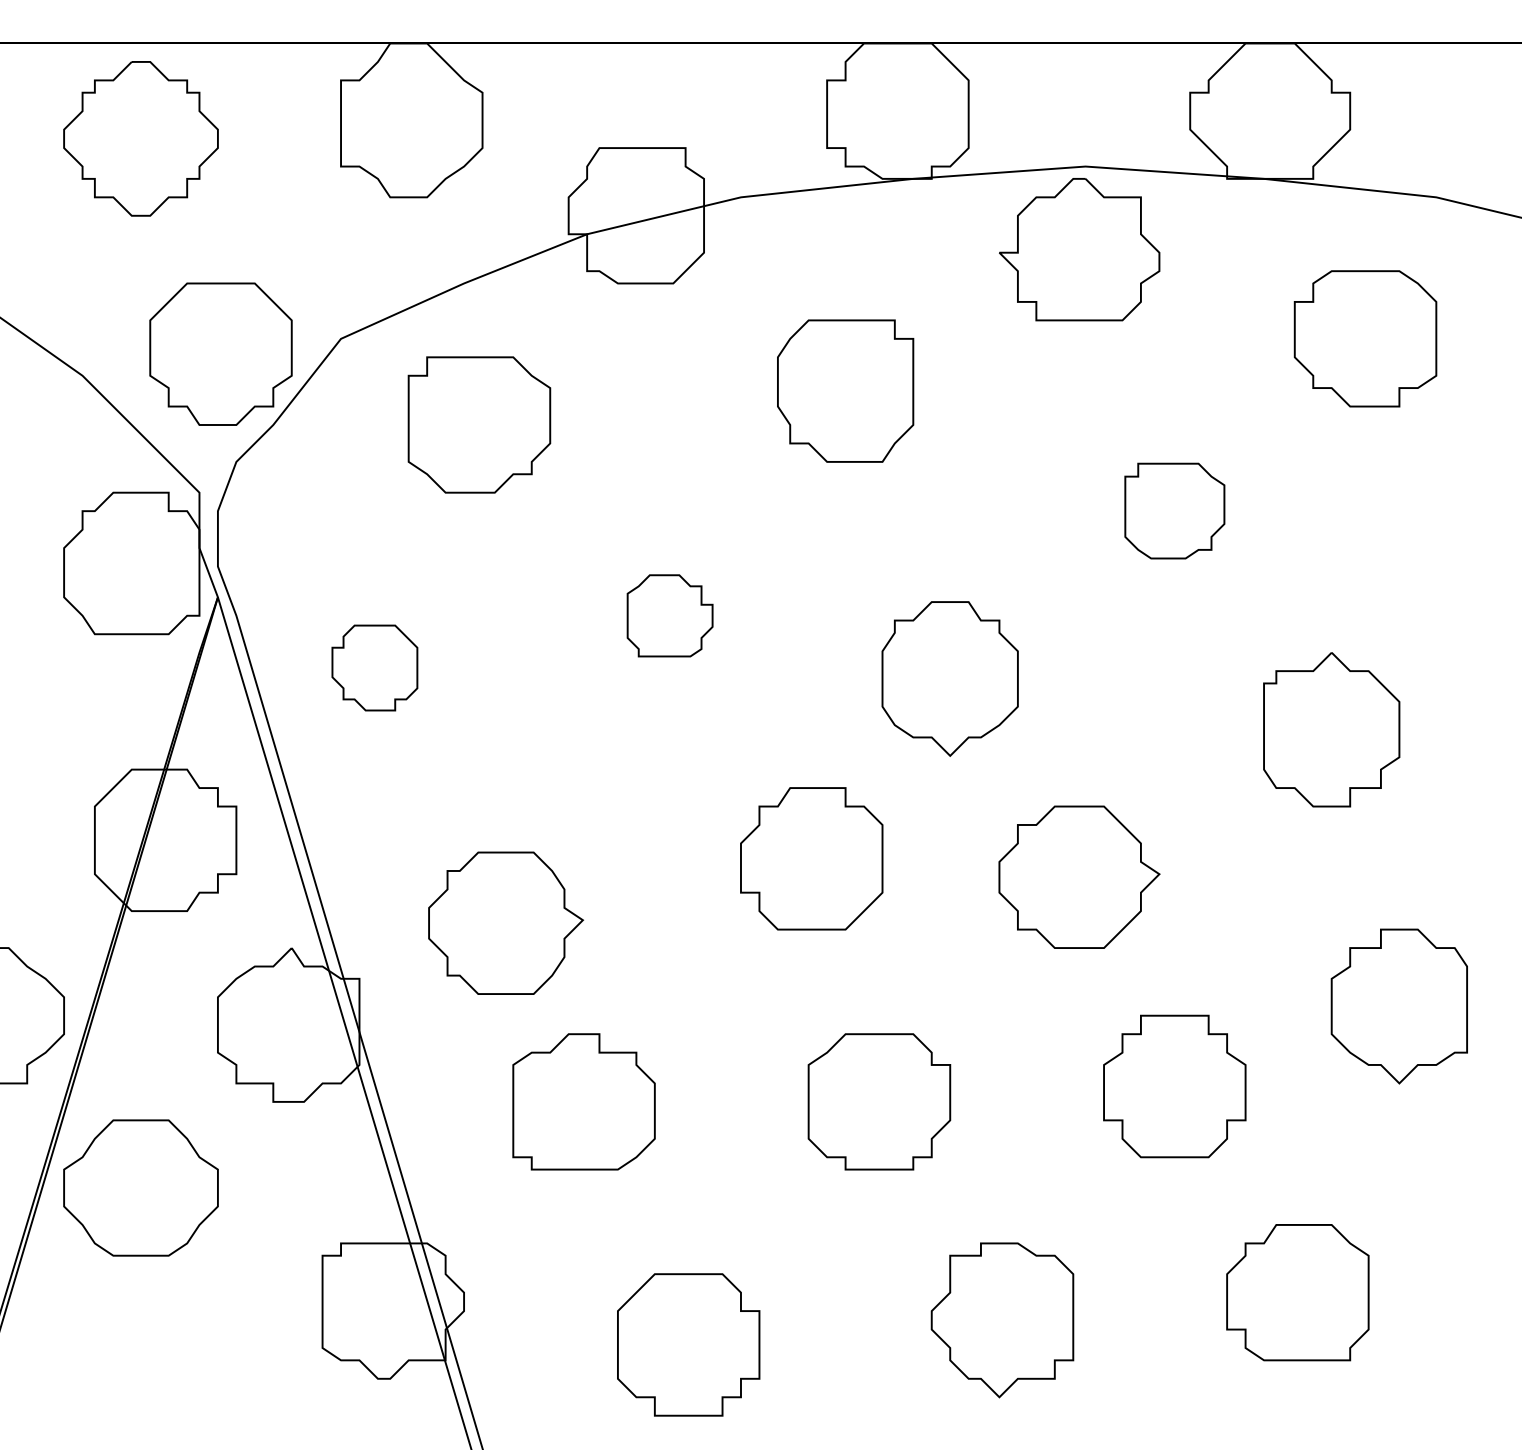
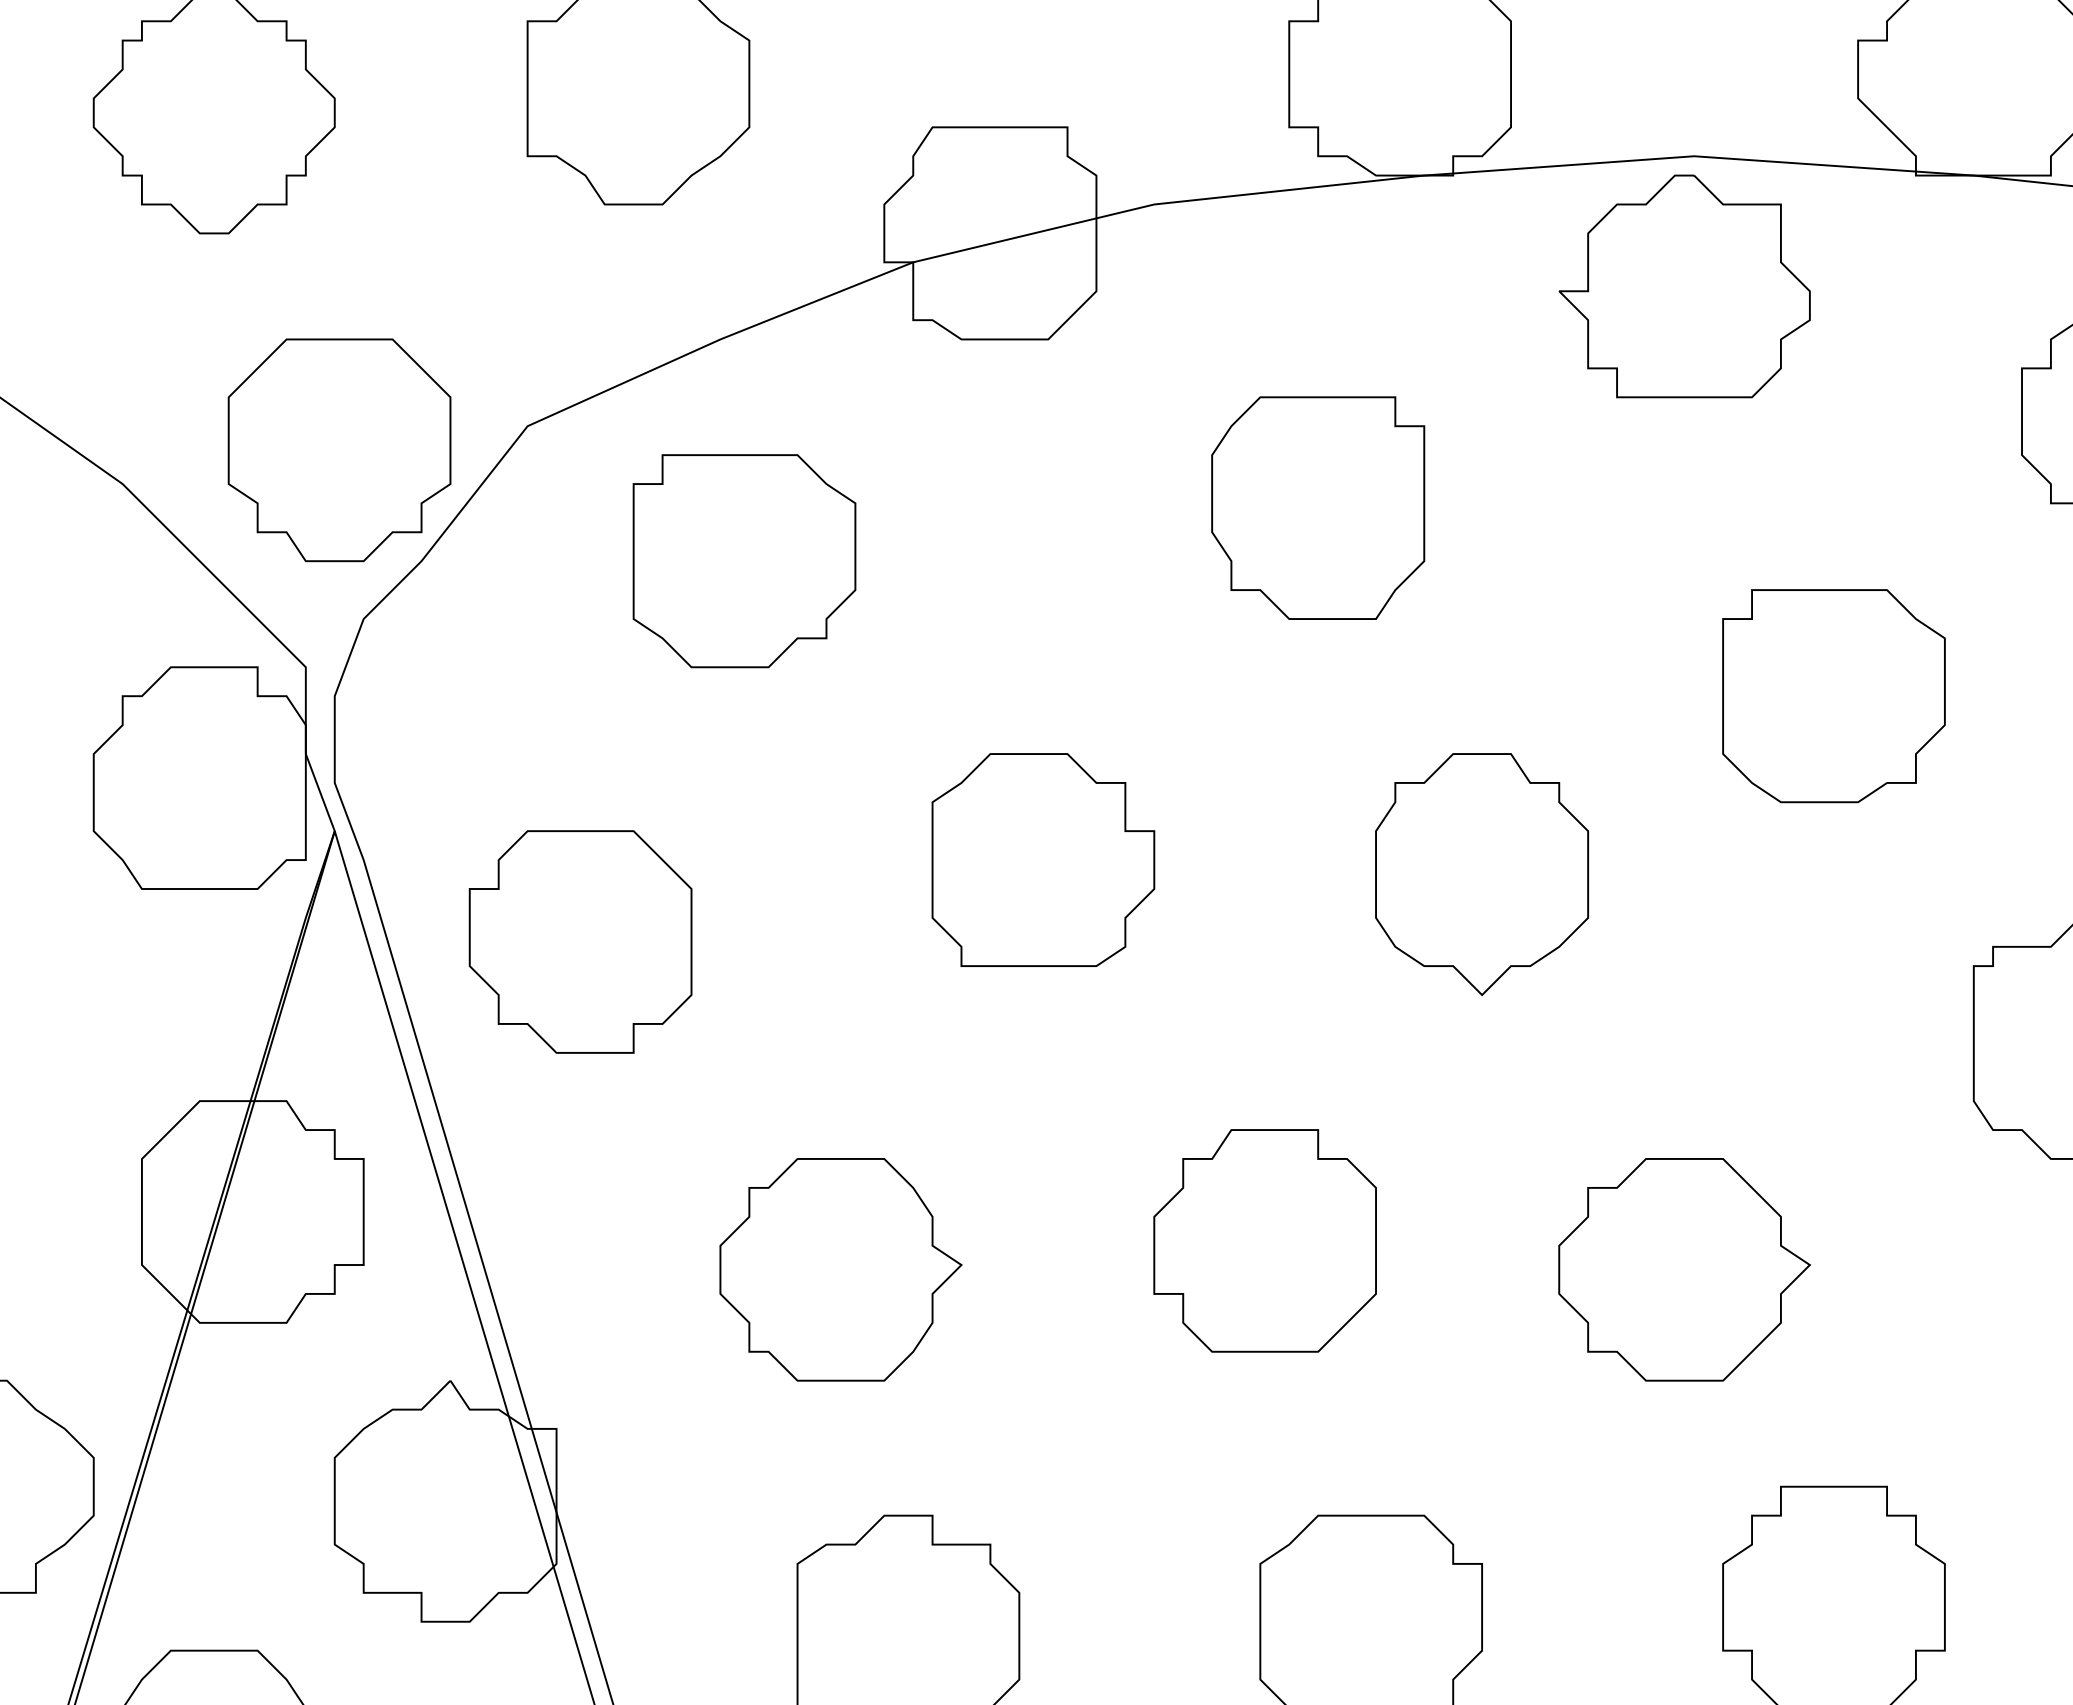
part: (1174, 510) -> (1833, 695), size x1.43
part: (669, 615) -> (1042, 859), size x1.67
part: (374, 667) -> (580, 941), size x1.67
part: (949, 678) -> (1480, 873), moved
part: (506, 922) -> (841, 1268), moved

